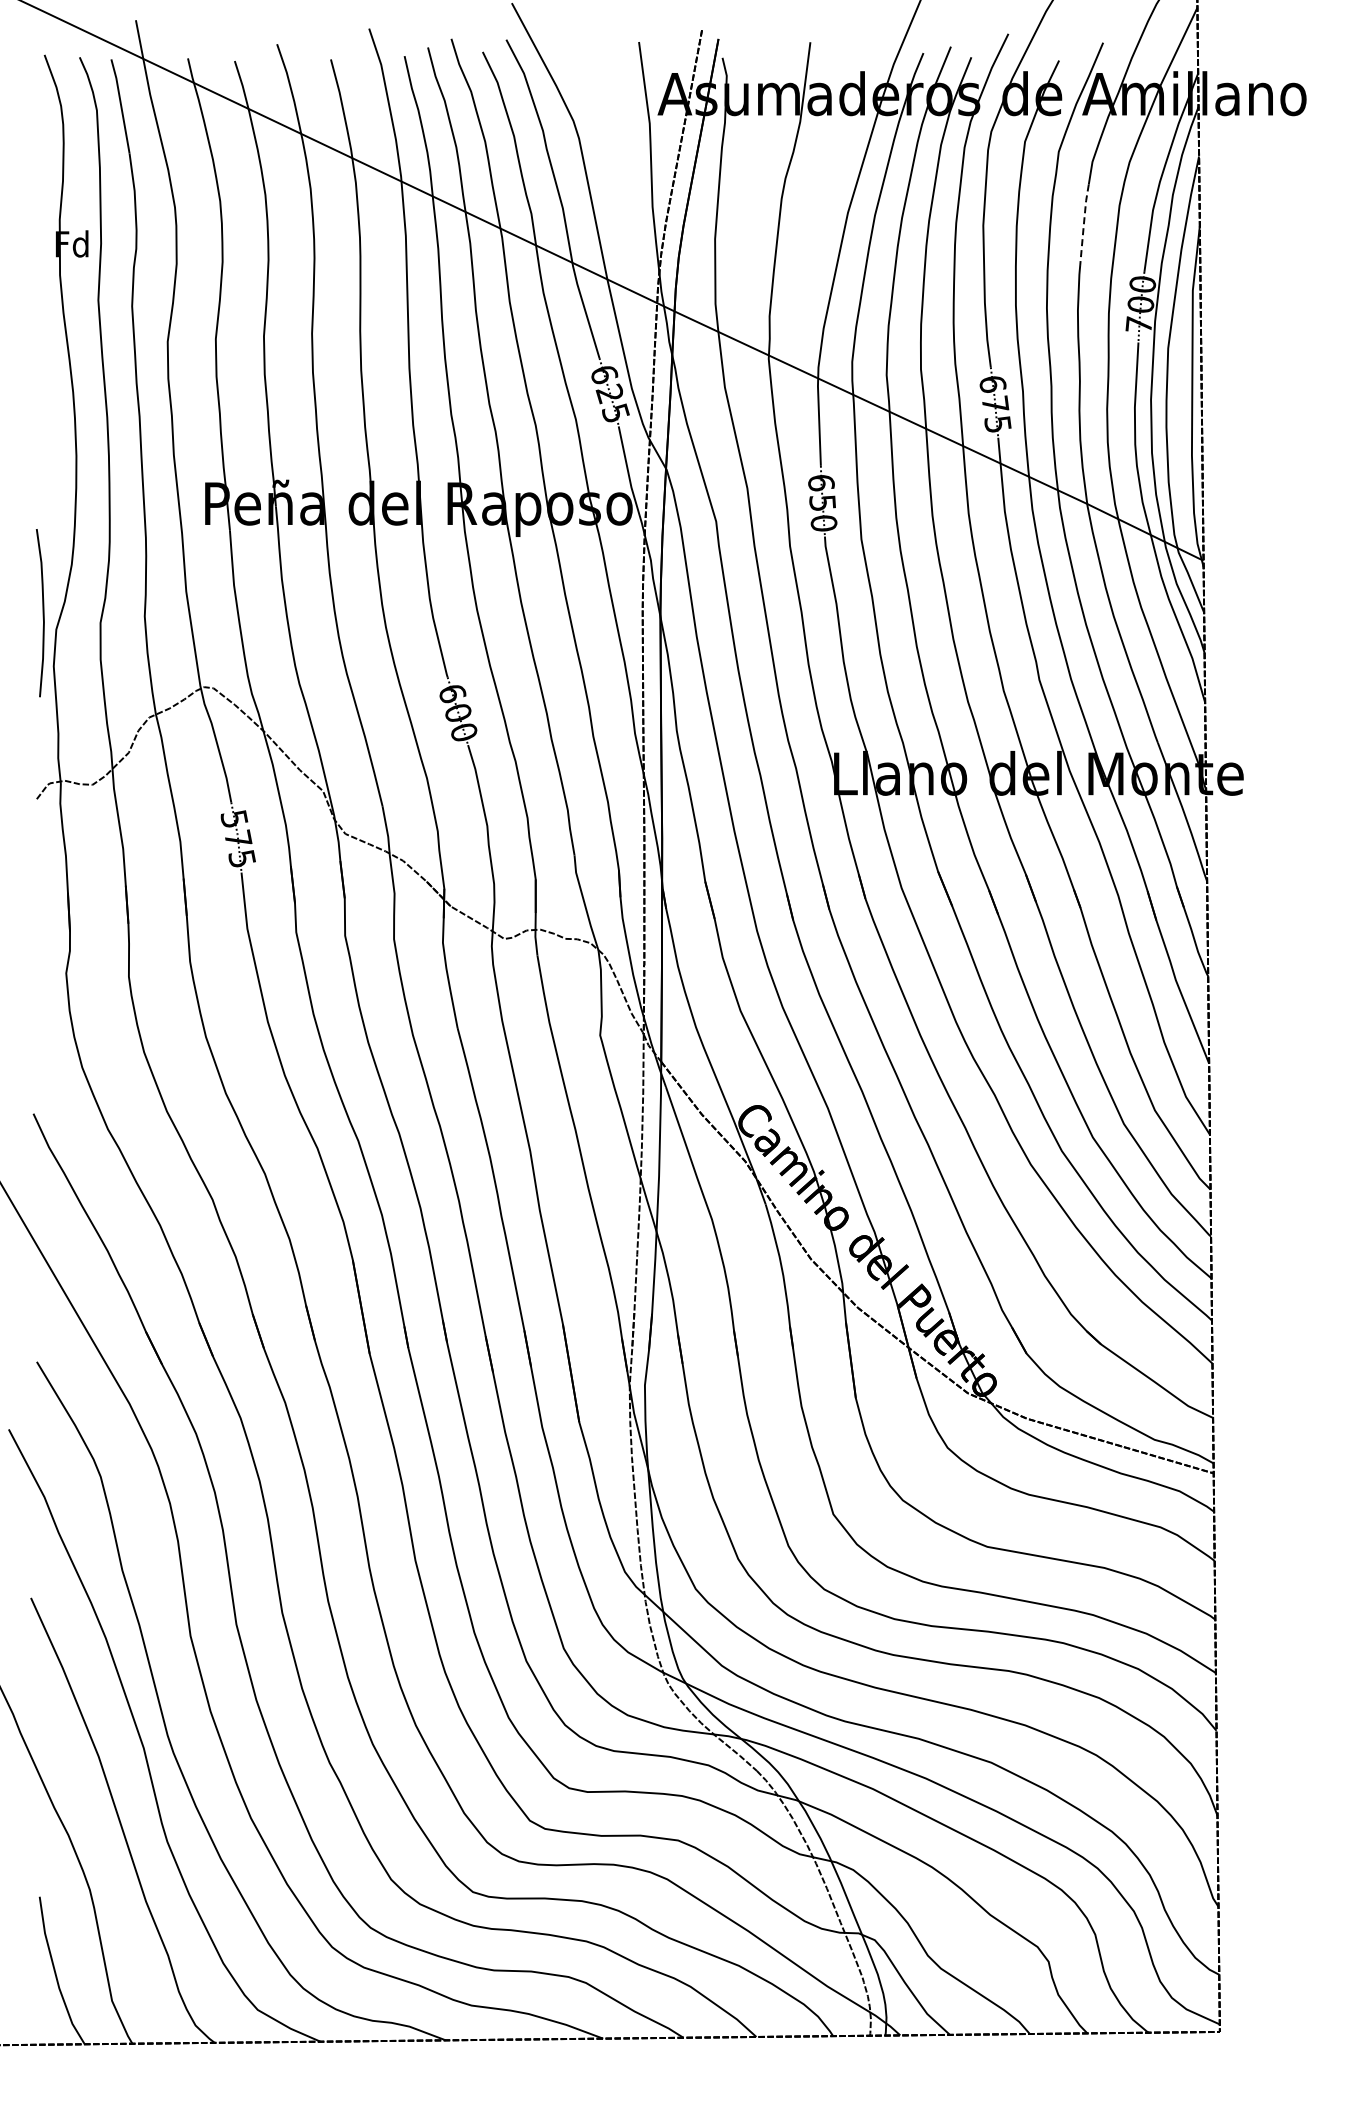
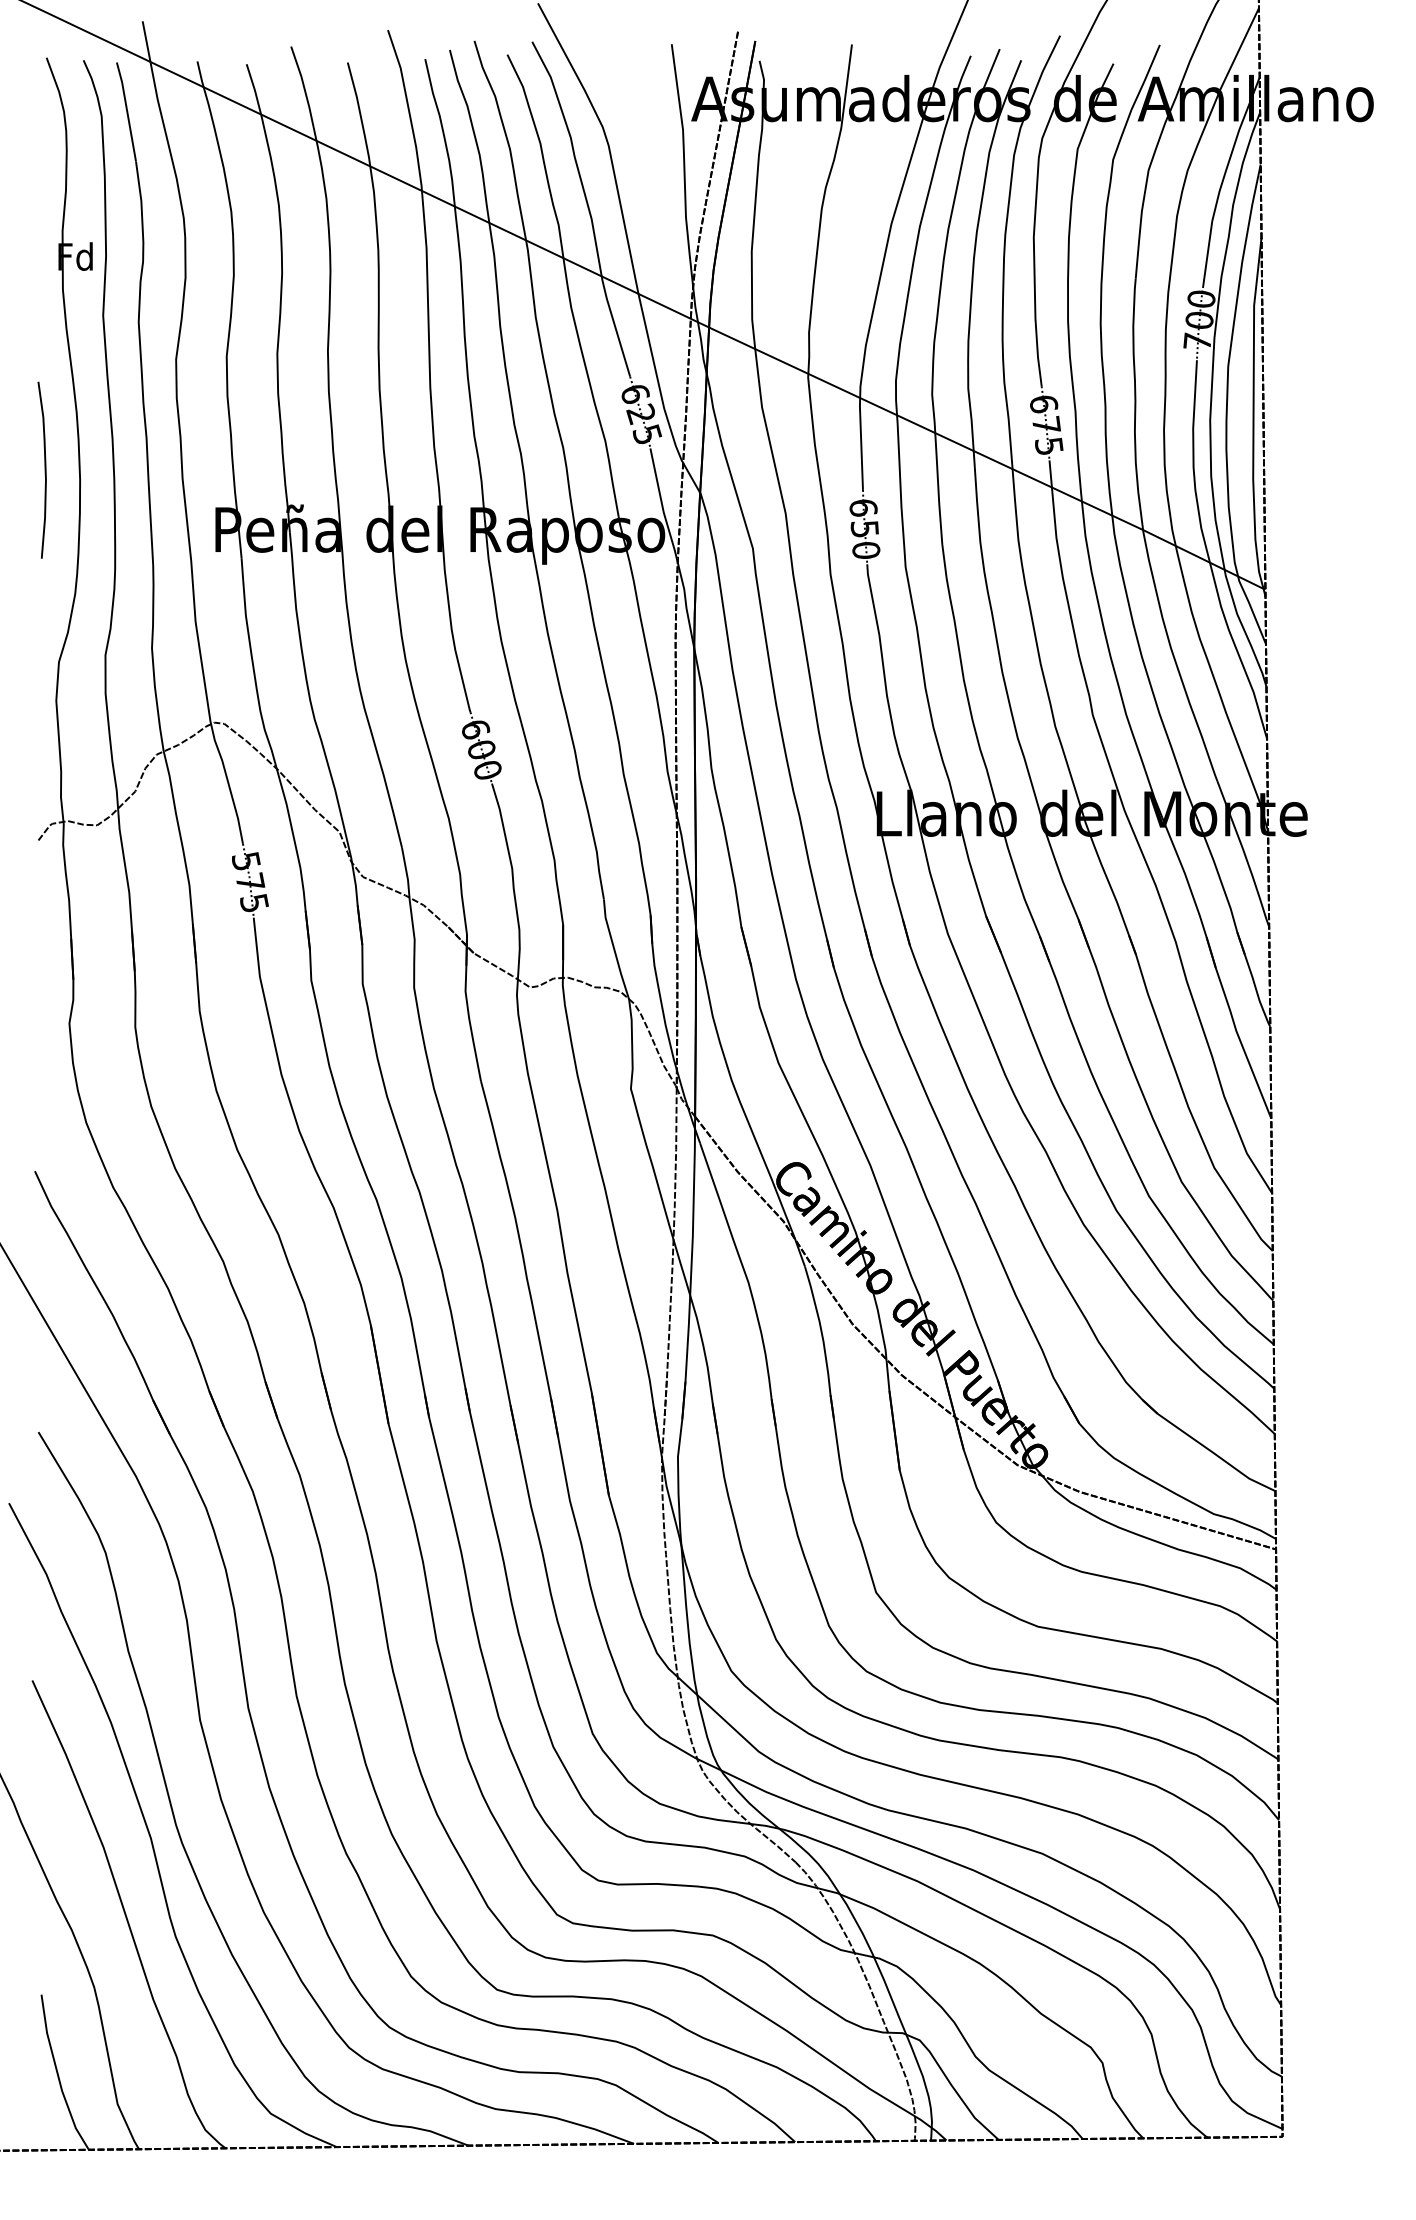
line: (1083, 224) -> (1139, 236), dashed -> solid
curve: (42, 613) -> (44, 470), moved

